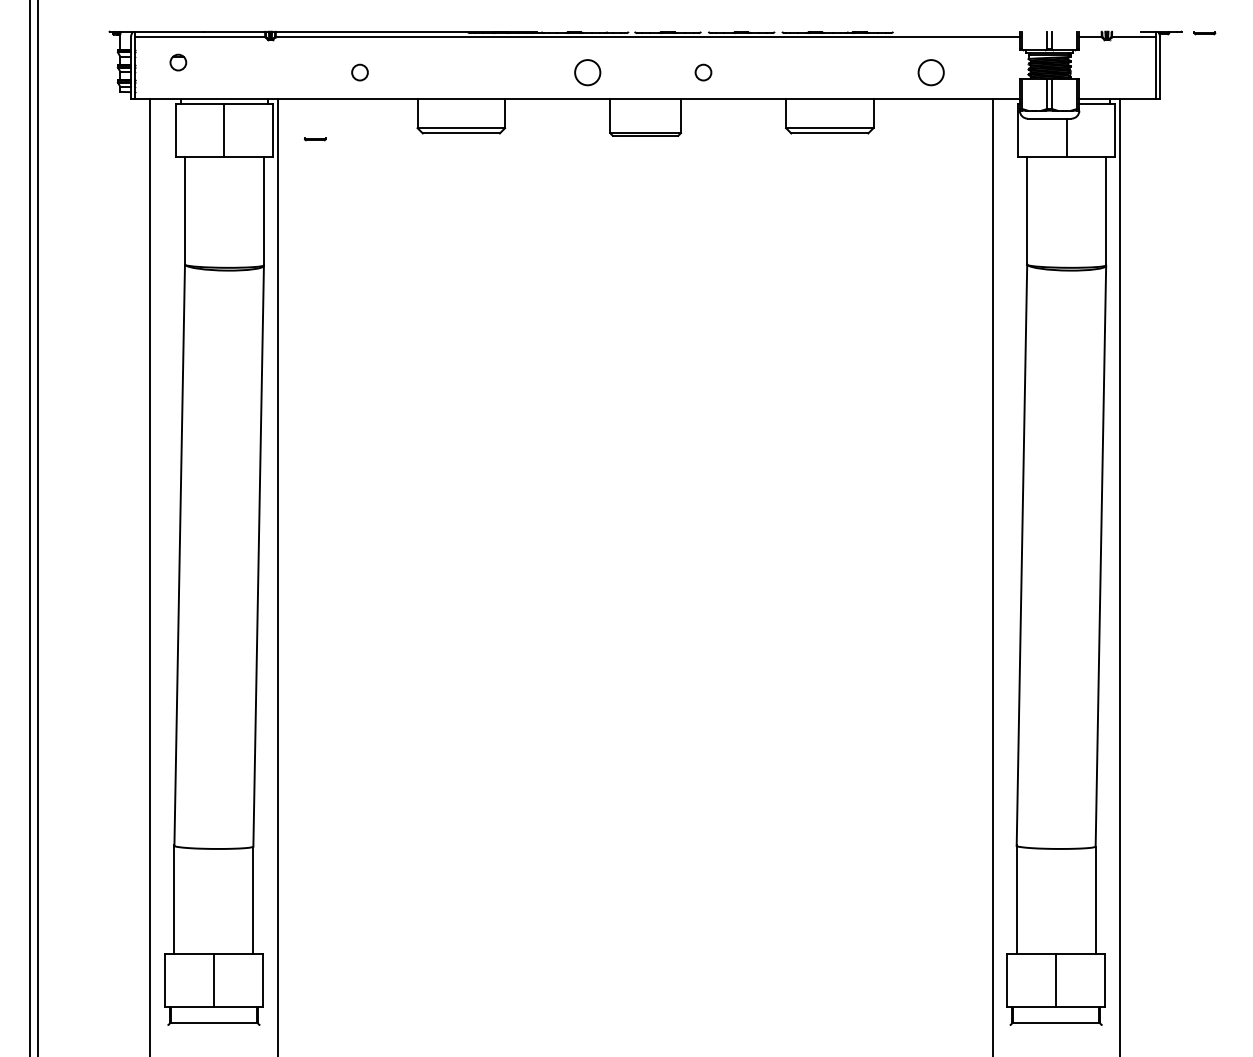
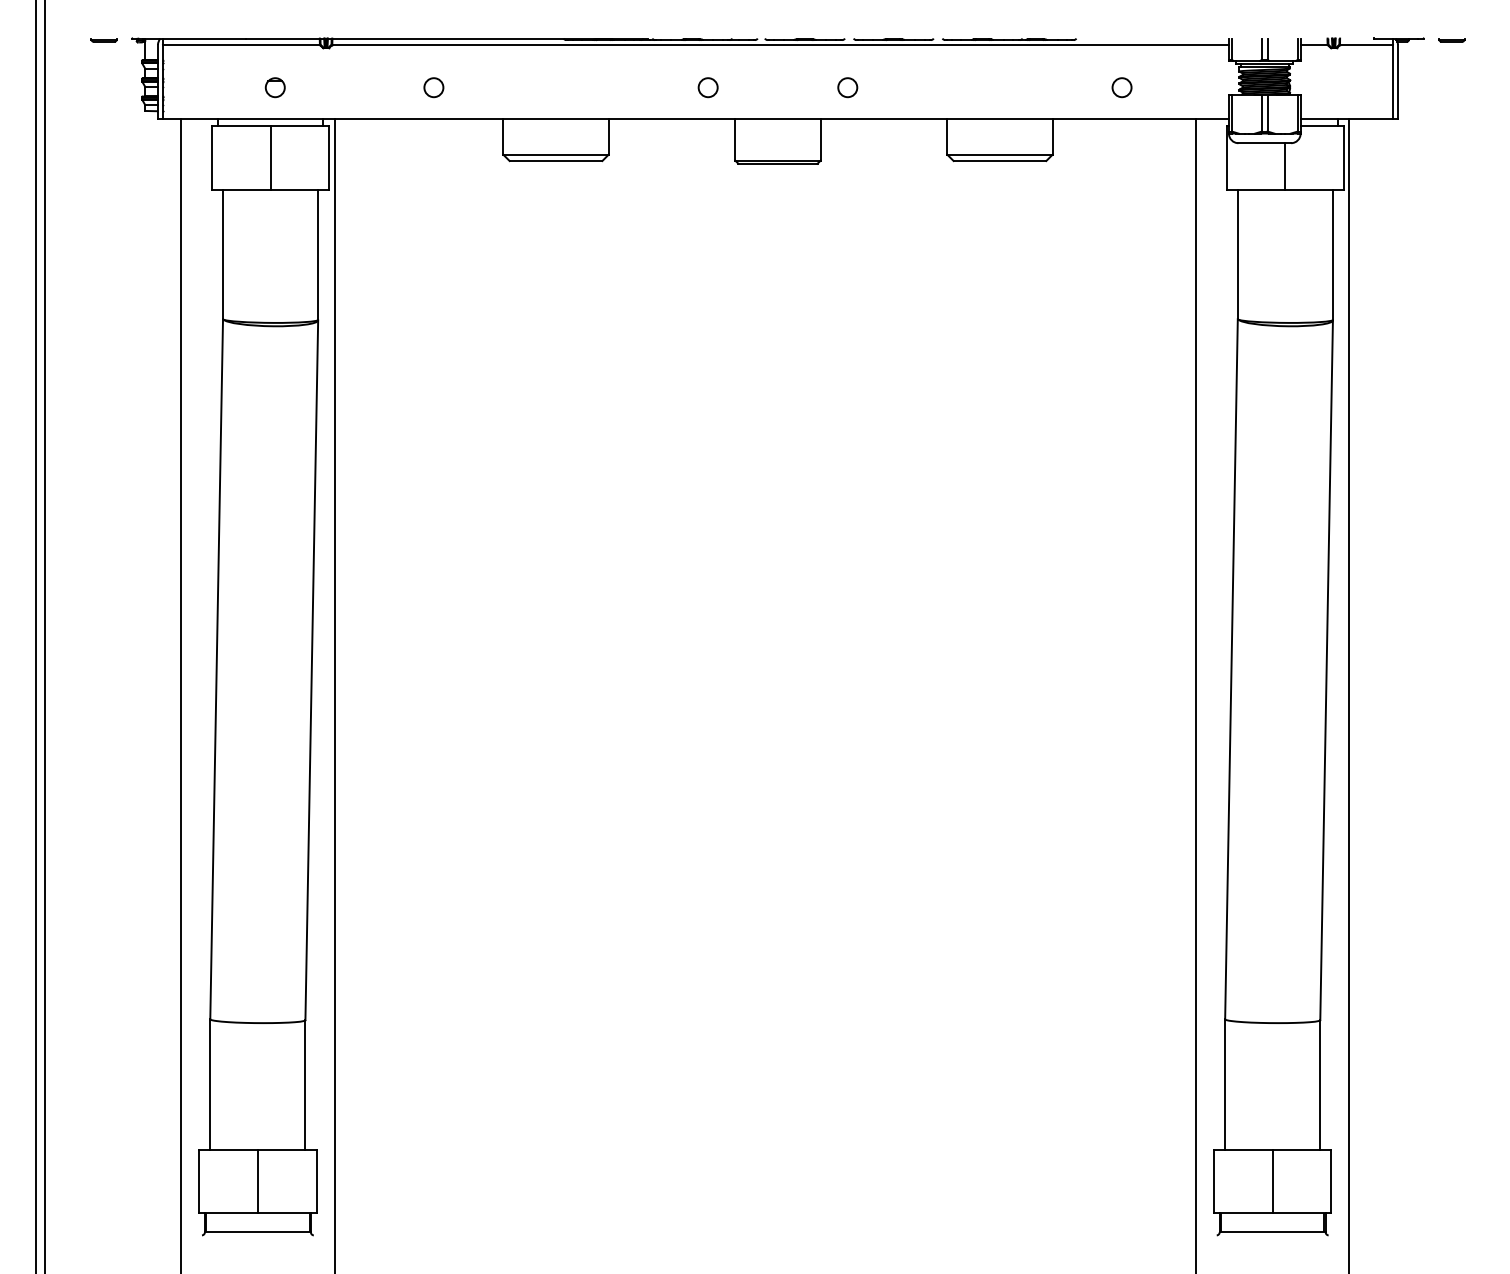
part: (178, 62) -> (275, 87), moved
circle: (587, 72) -> (708, 87), size x0.62
circle: (930, 72) -> (1121, 87), size x0.62
line: (315, 139) -> (104, 40), moved

